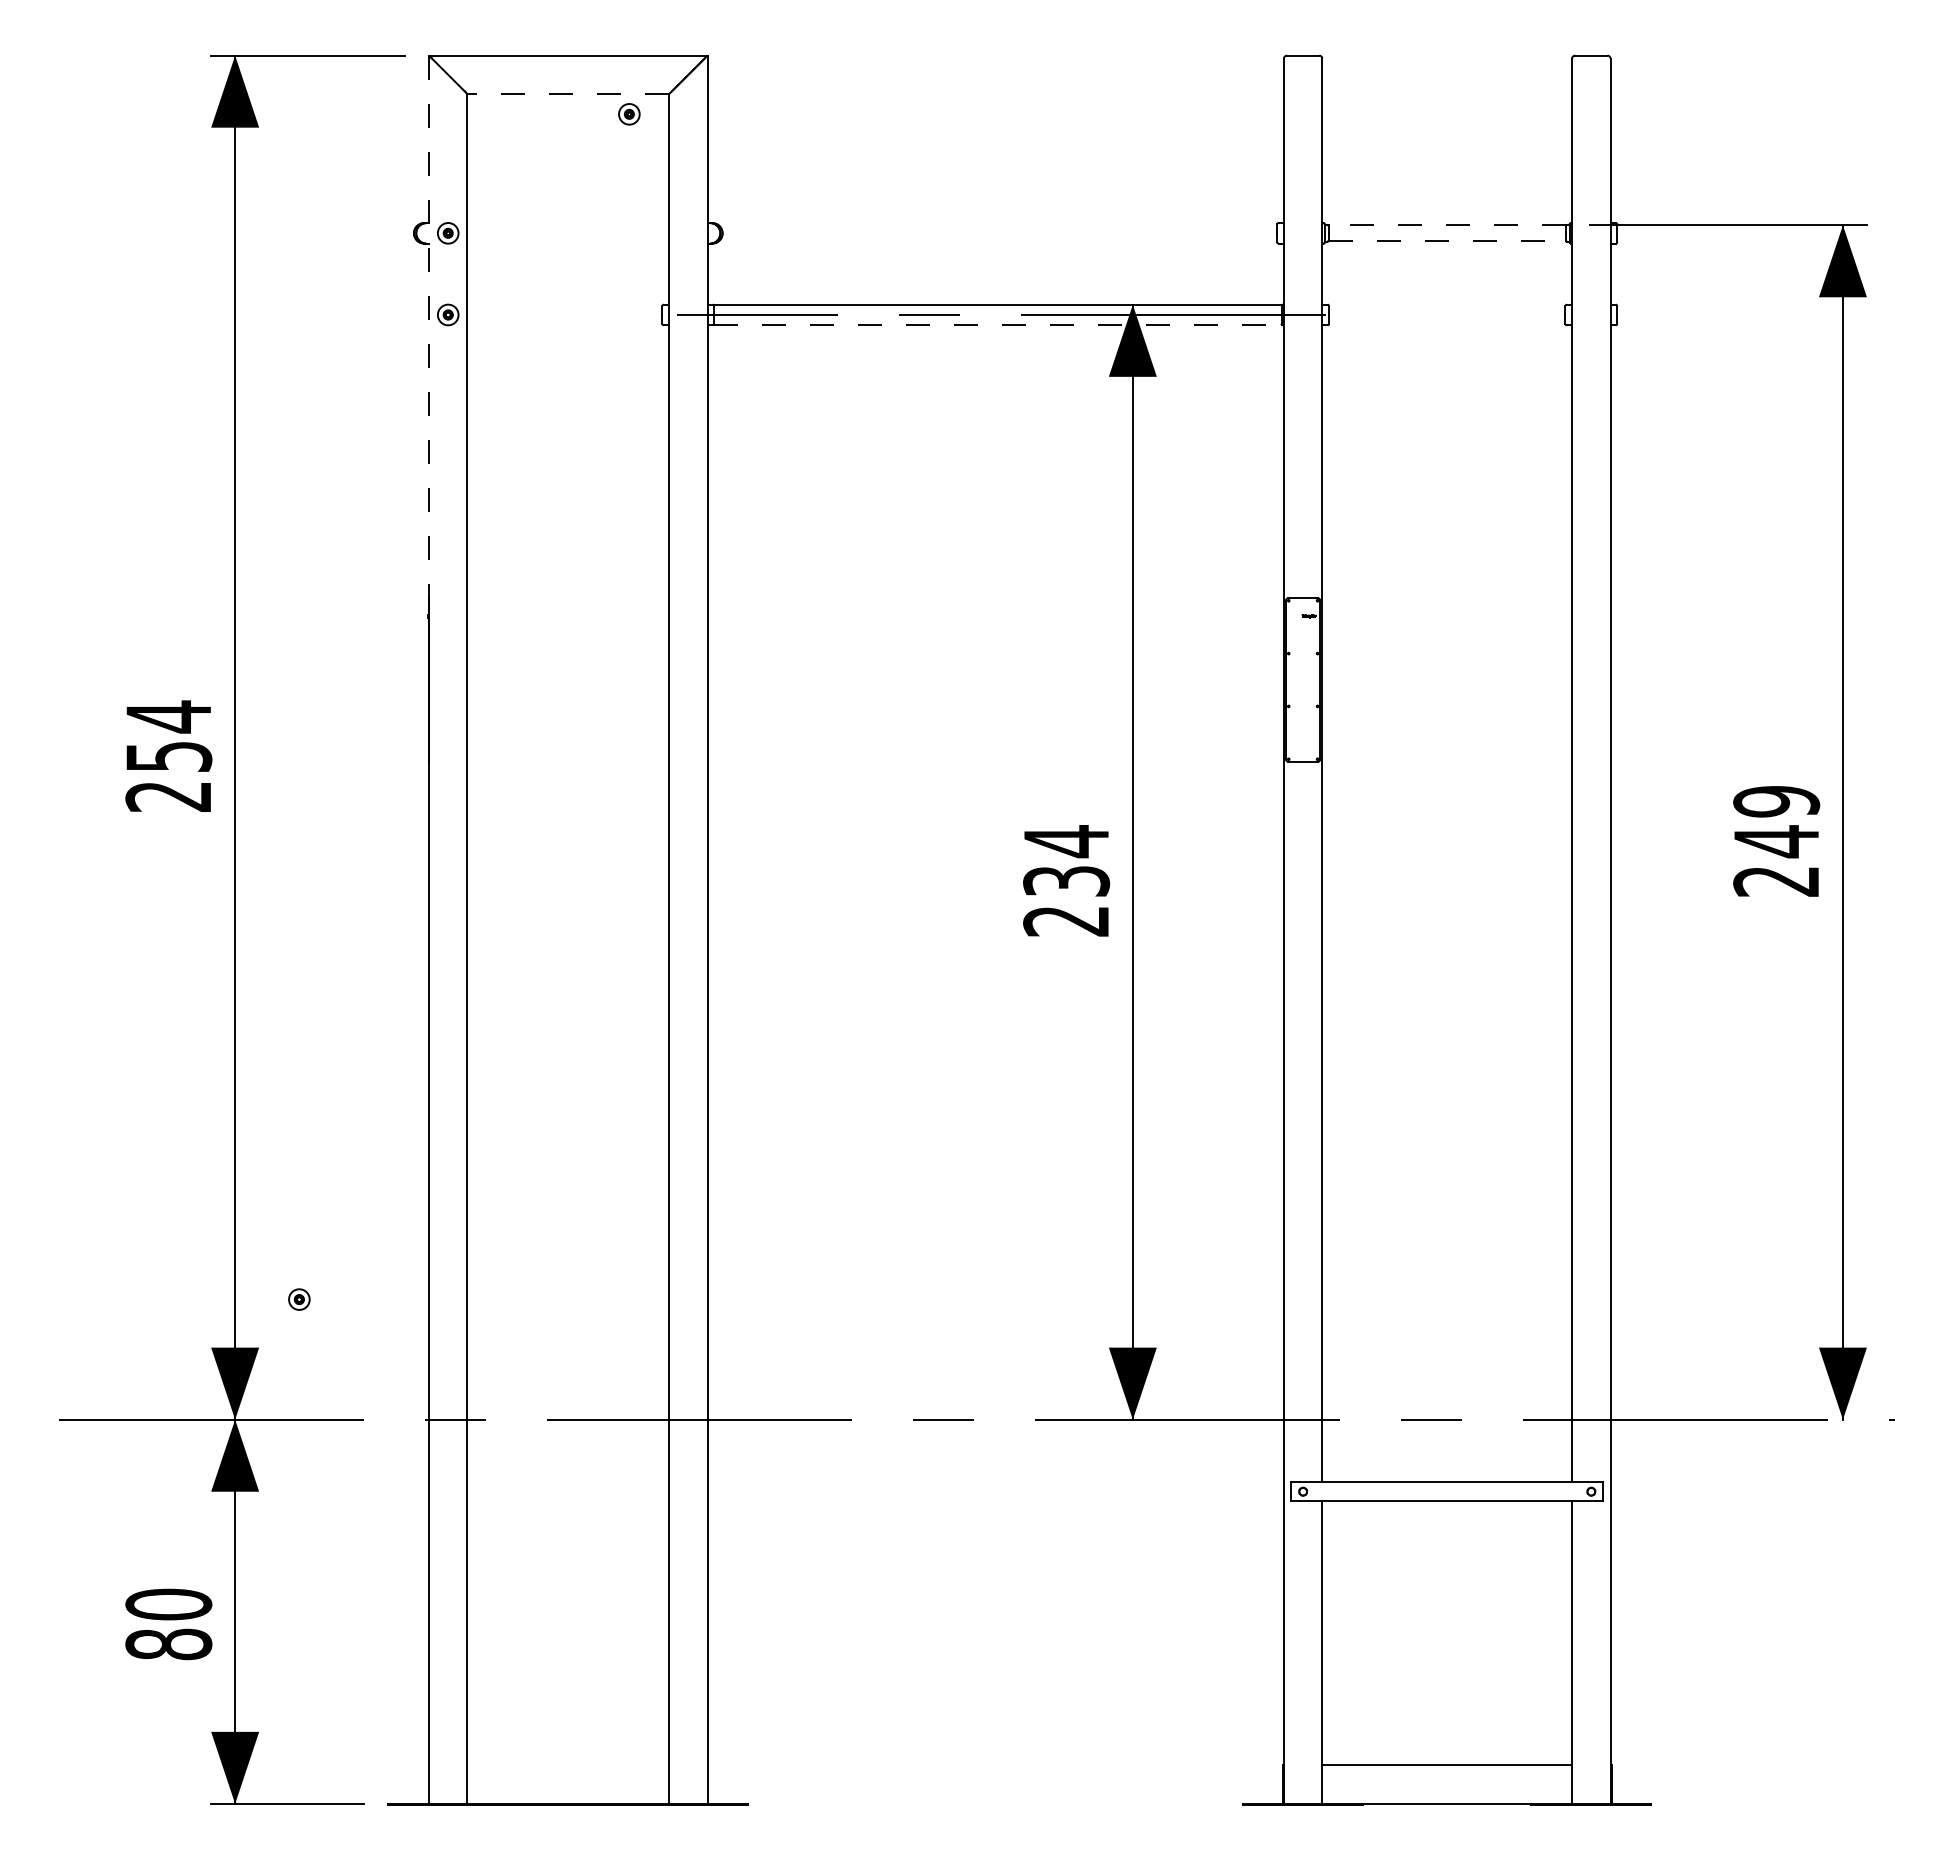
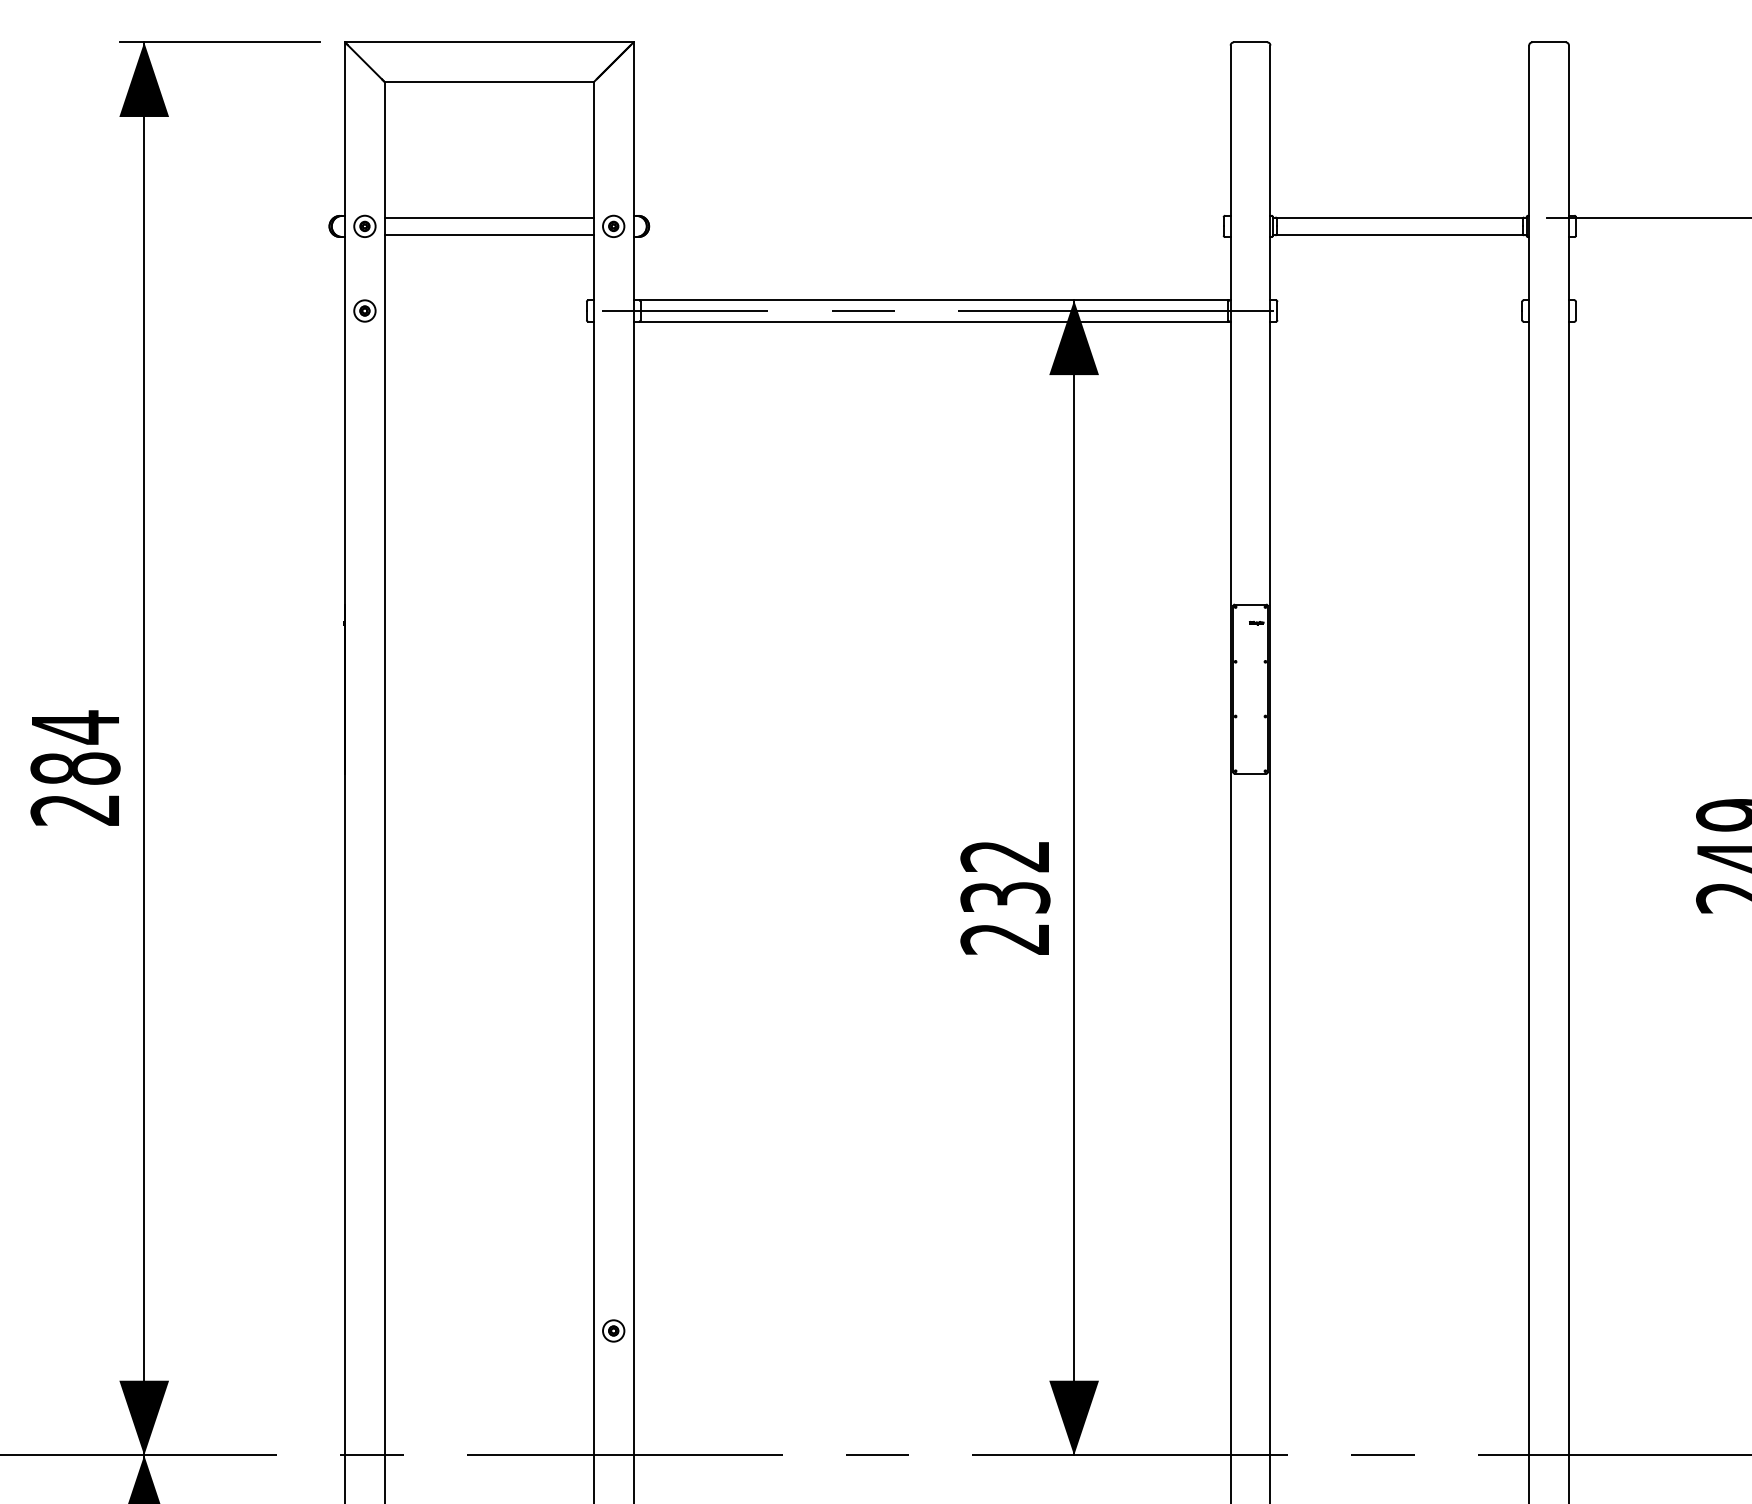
line: (568, 94) -> (489, 82), dashed -> solid
part: (629, 114) -> (613, 226), moved
line: (568, 225) -> (489, 218), added
line: (1447, 225) -> (1400, 218), dashed -> solid
line: (568, 241) -> (489, 234), added
line: (1447, 241) -> (1400, 234), dashed -> solid
line: (998, 325) -> (934, 321), dashed -> solid
line: (429, 327) -> (345, 323), dashed -> solid
text: (168, 756) -> (75, 768), 254 -> 284
text: (1065, 841) -> (1004, 856), 234 -> 232
part: (299, 1299) -> (613, 1330), moved

